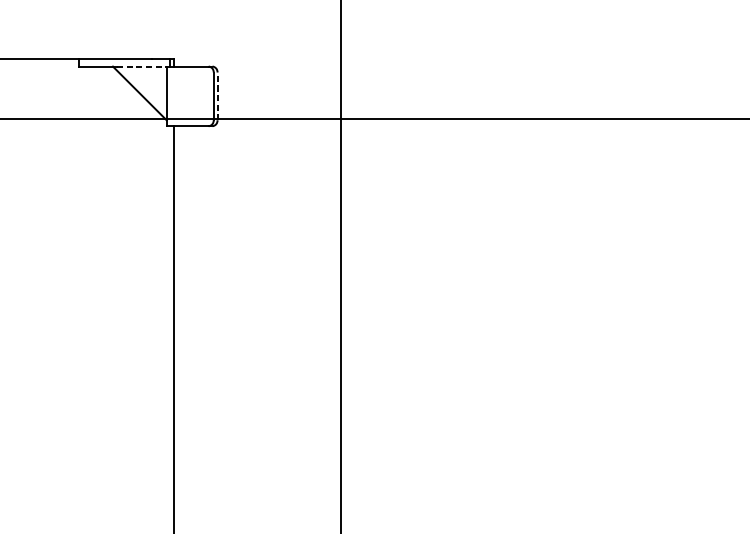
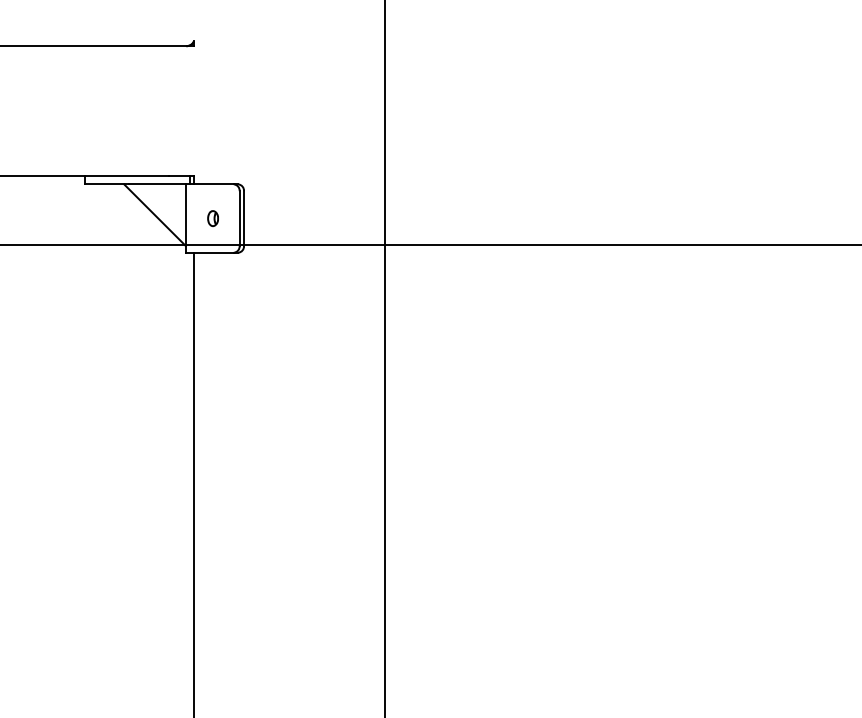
line: (143, 66) -> (159, 184), dashed -> solid
part: (190, 96) -> (212, 218), added
line: (217, 96) -> (244, 218), dashed -> solid

